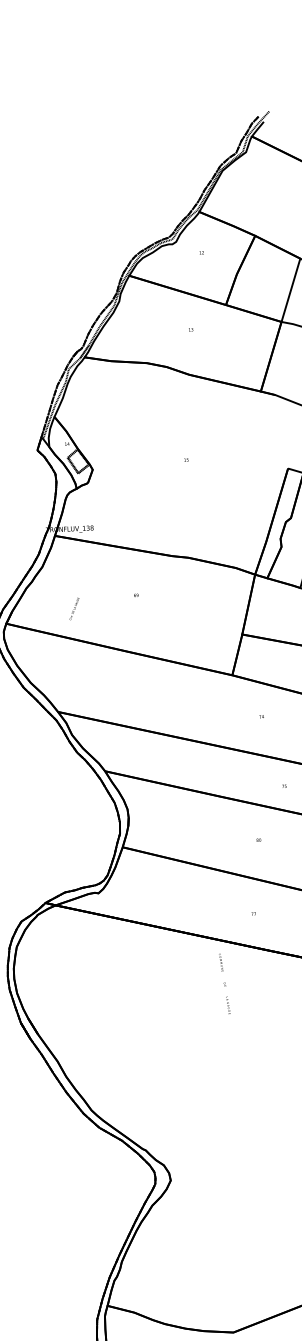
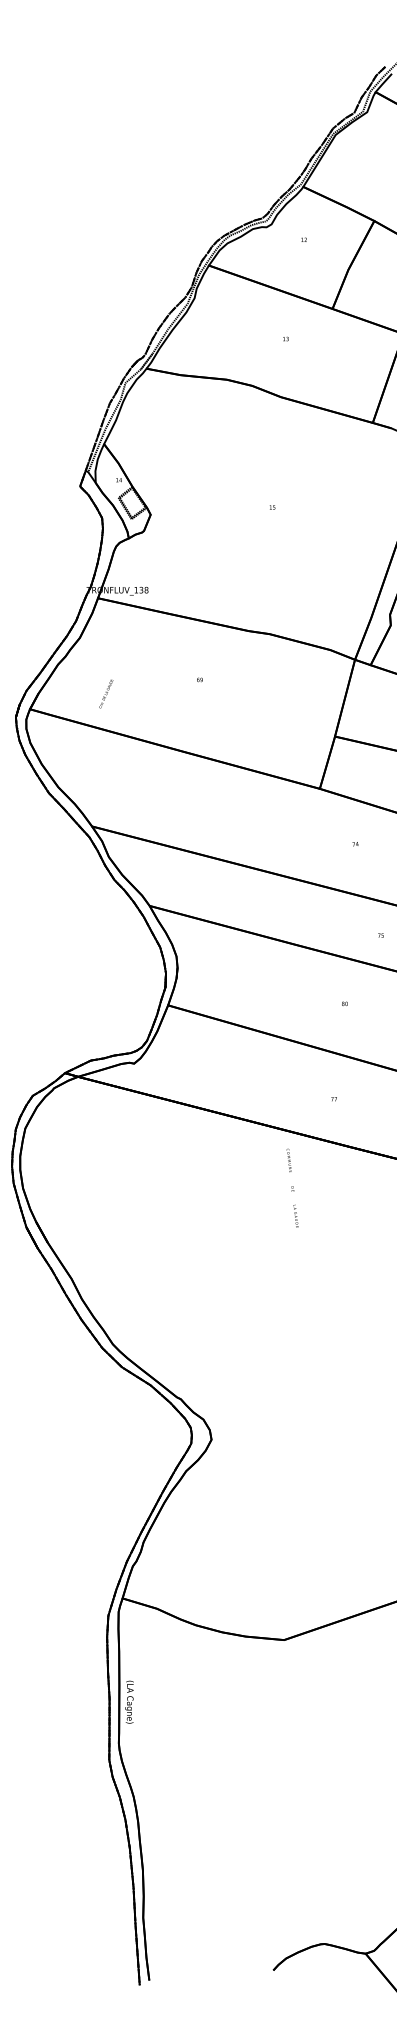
text: (74, 608) -> (106, 693), moved

